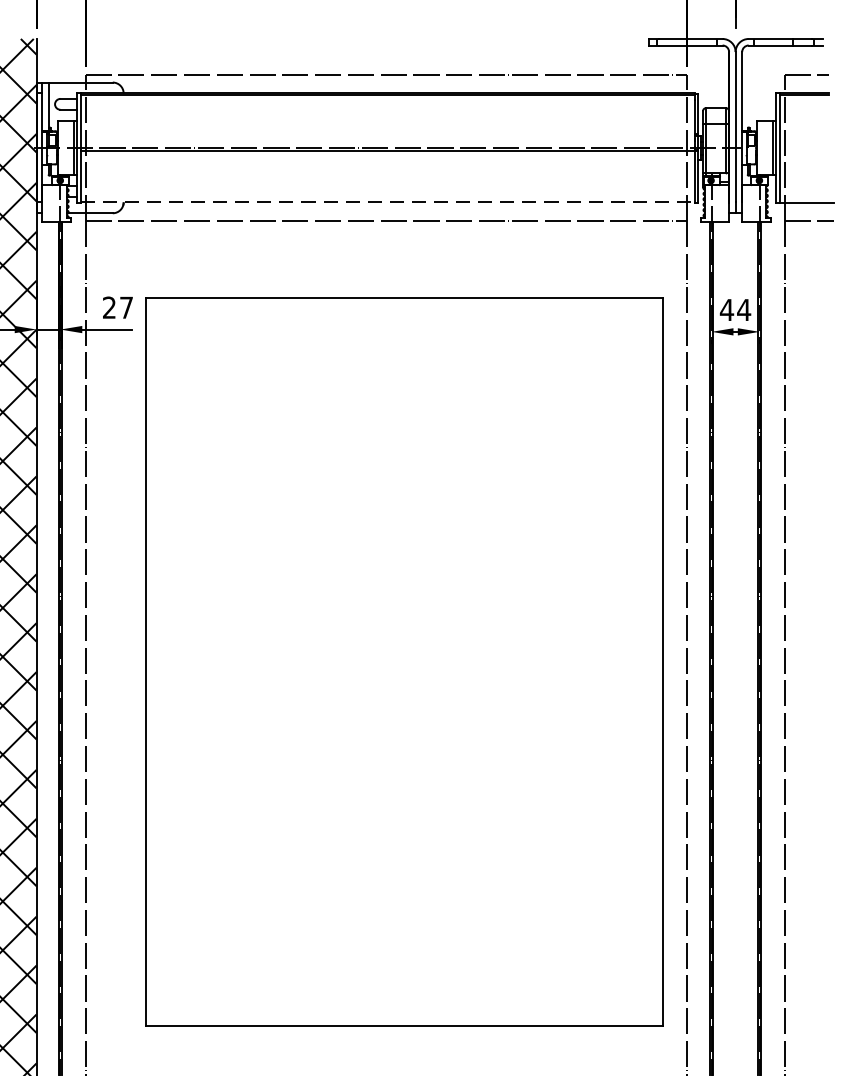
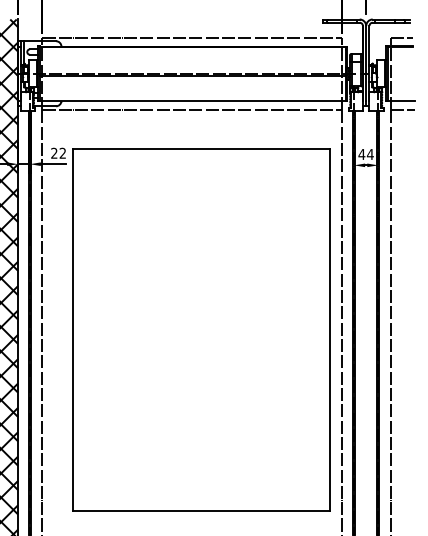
line: (386, 201) -> (192, 100), dashed -> solid
text: (125, 306) -> (62, 152), 27 -> 22

